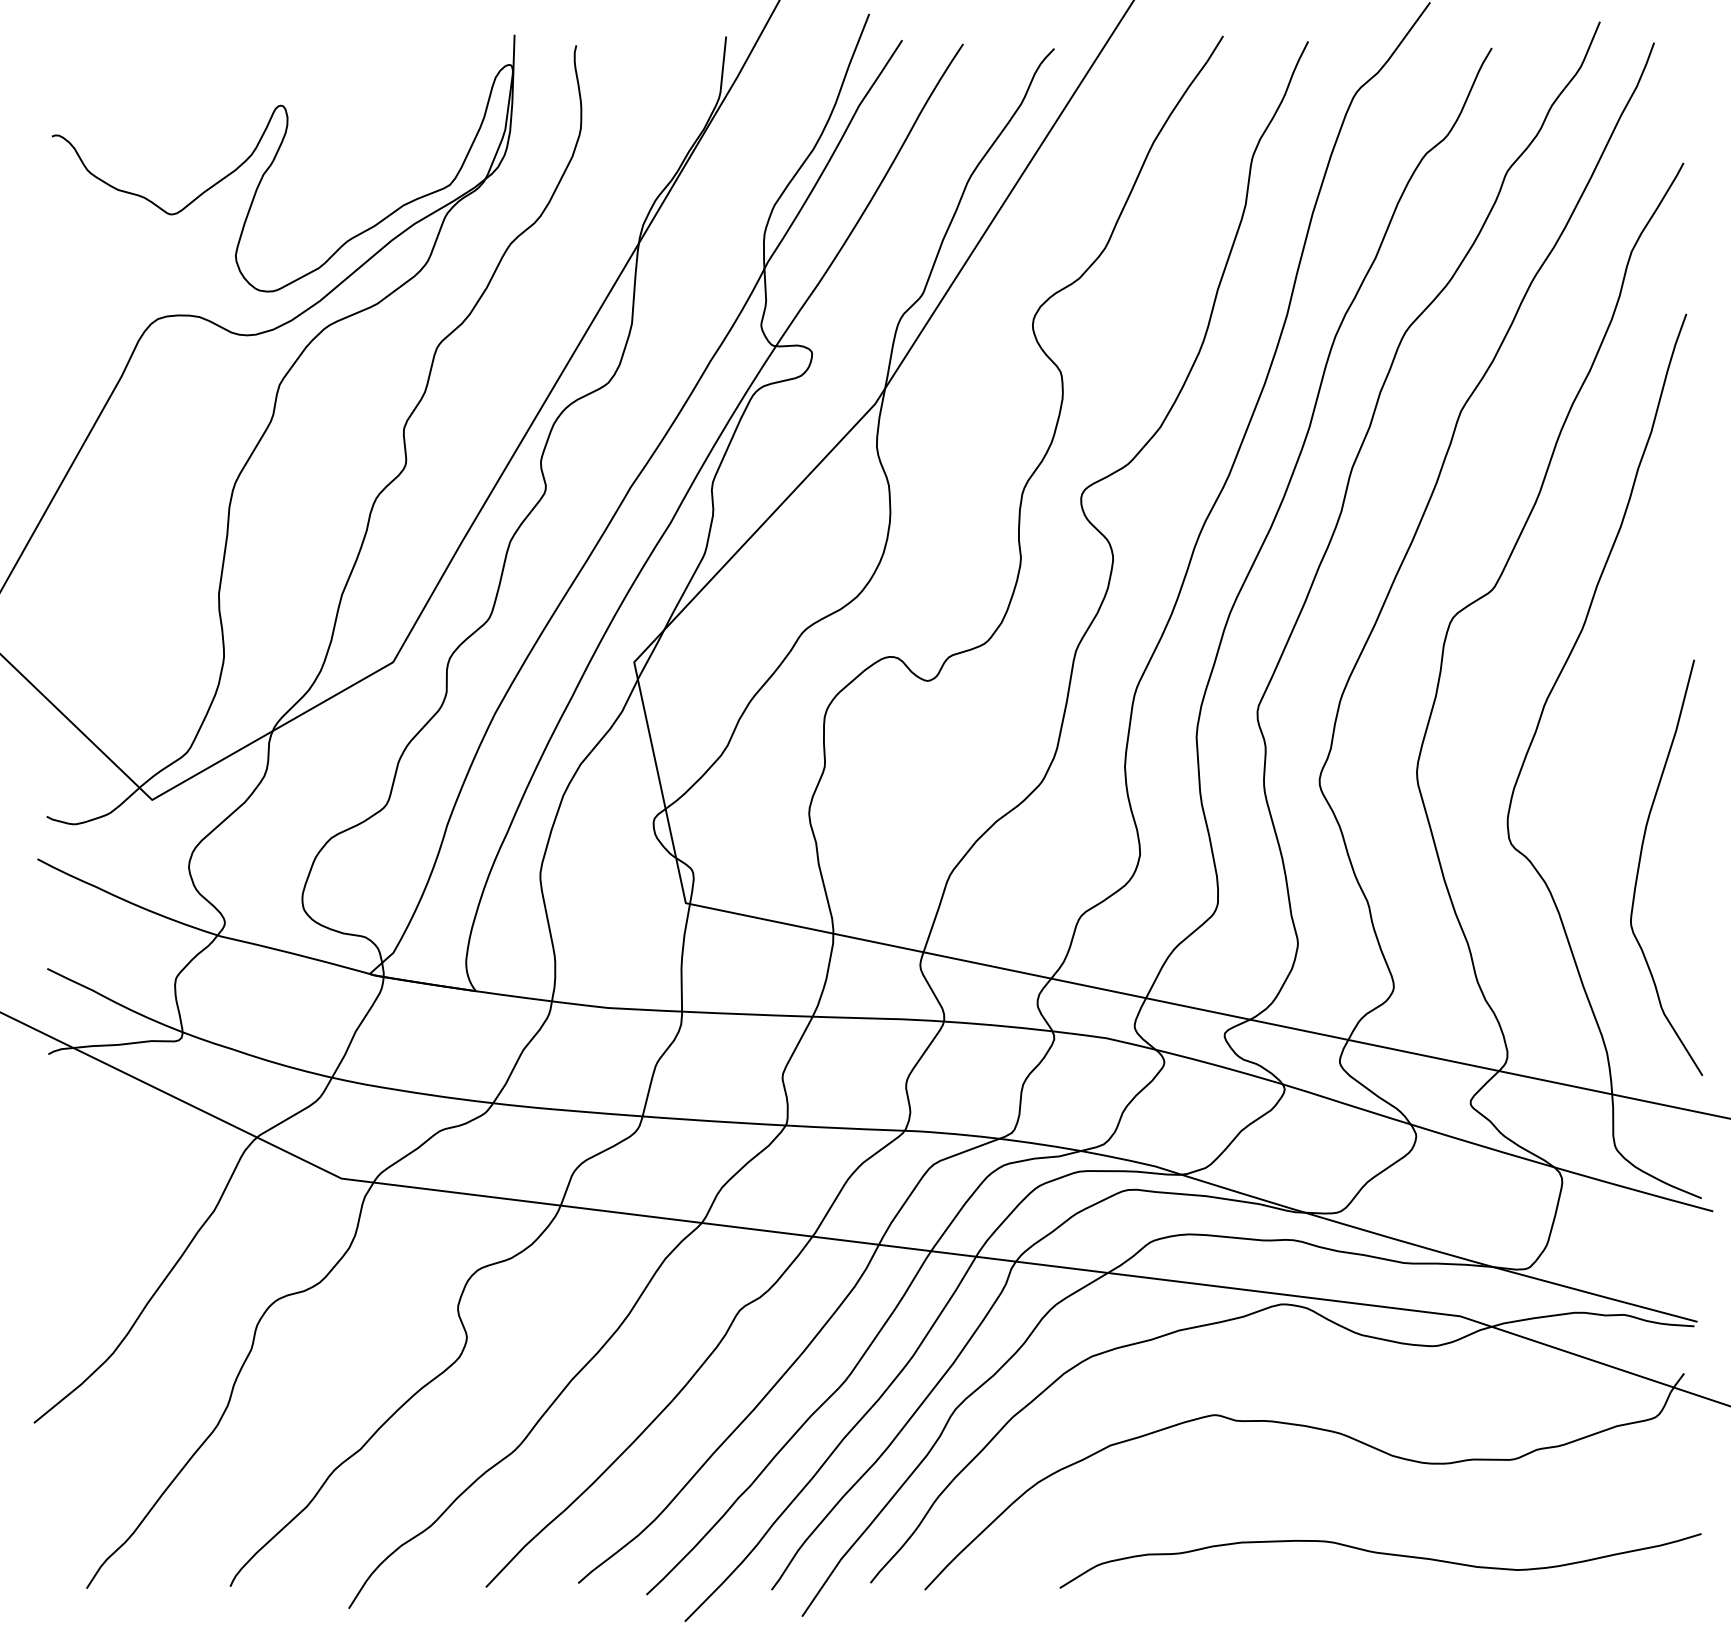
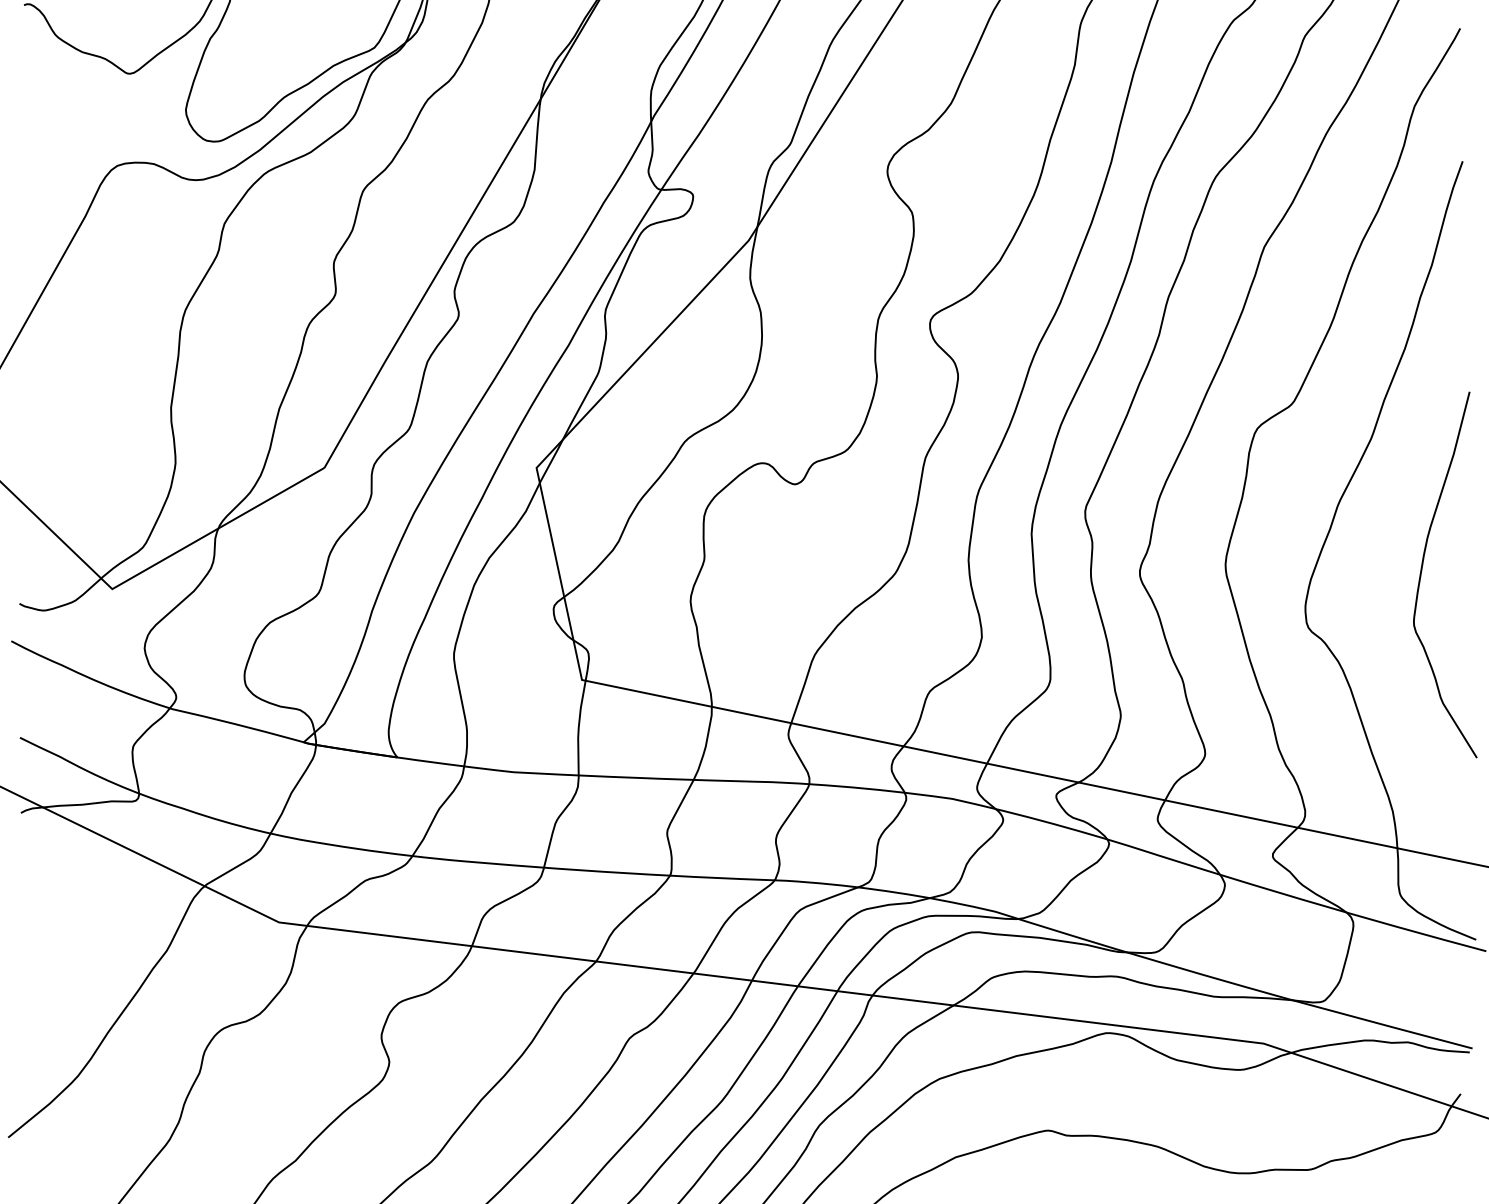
curve: (1640, 863) -> (1422, 571), moved

